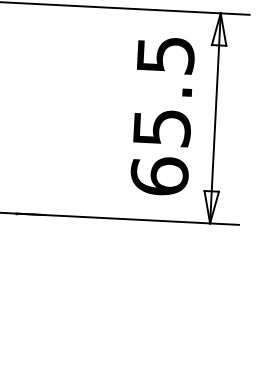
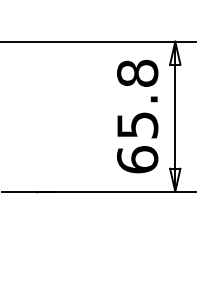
text: (165, 53) -> (137, 72), 65.5 -> 65.8

